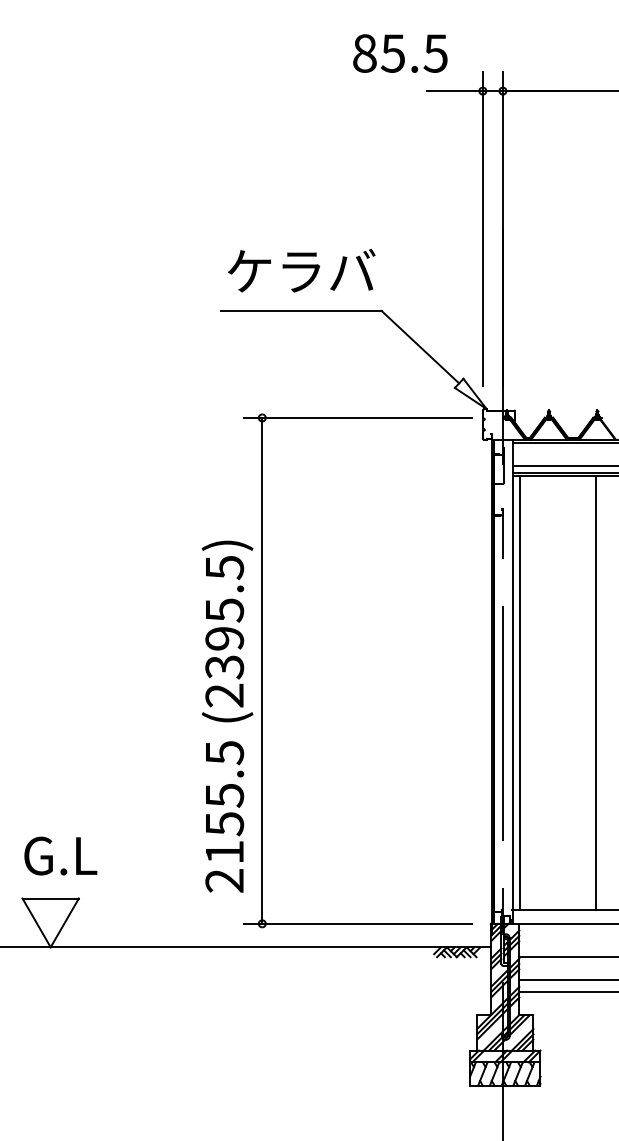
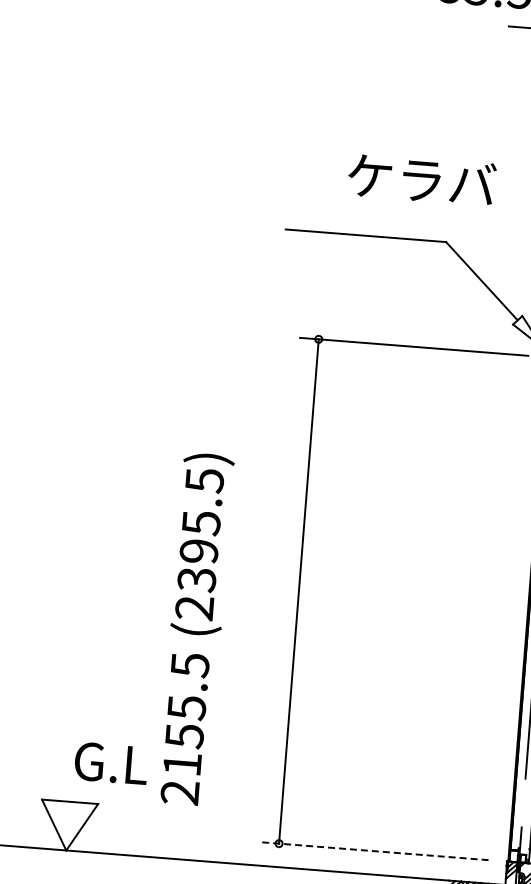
text: (301, 270) -> (421, 179), moved
text: (227, 716) -> (195, 629), moved
text: (60, 855) -> (111, 762), moved
line: (357, 923) -> (373, 850), solid -> dashed

